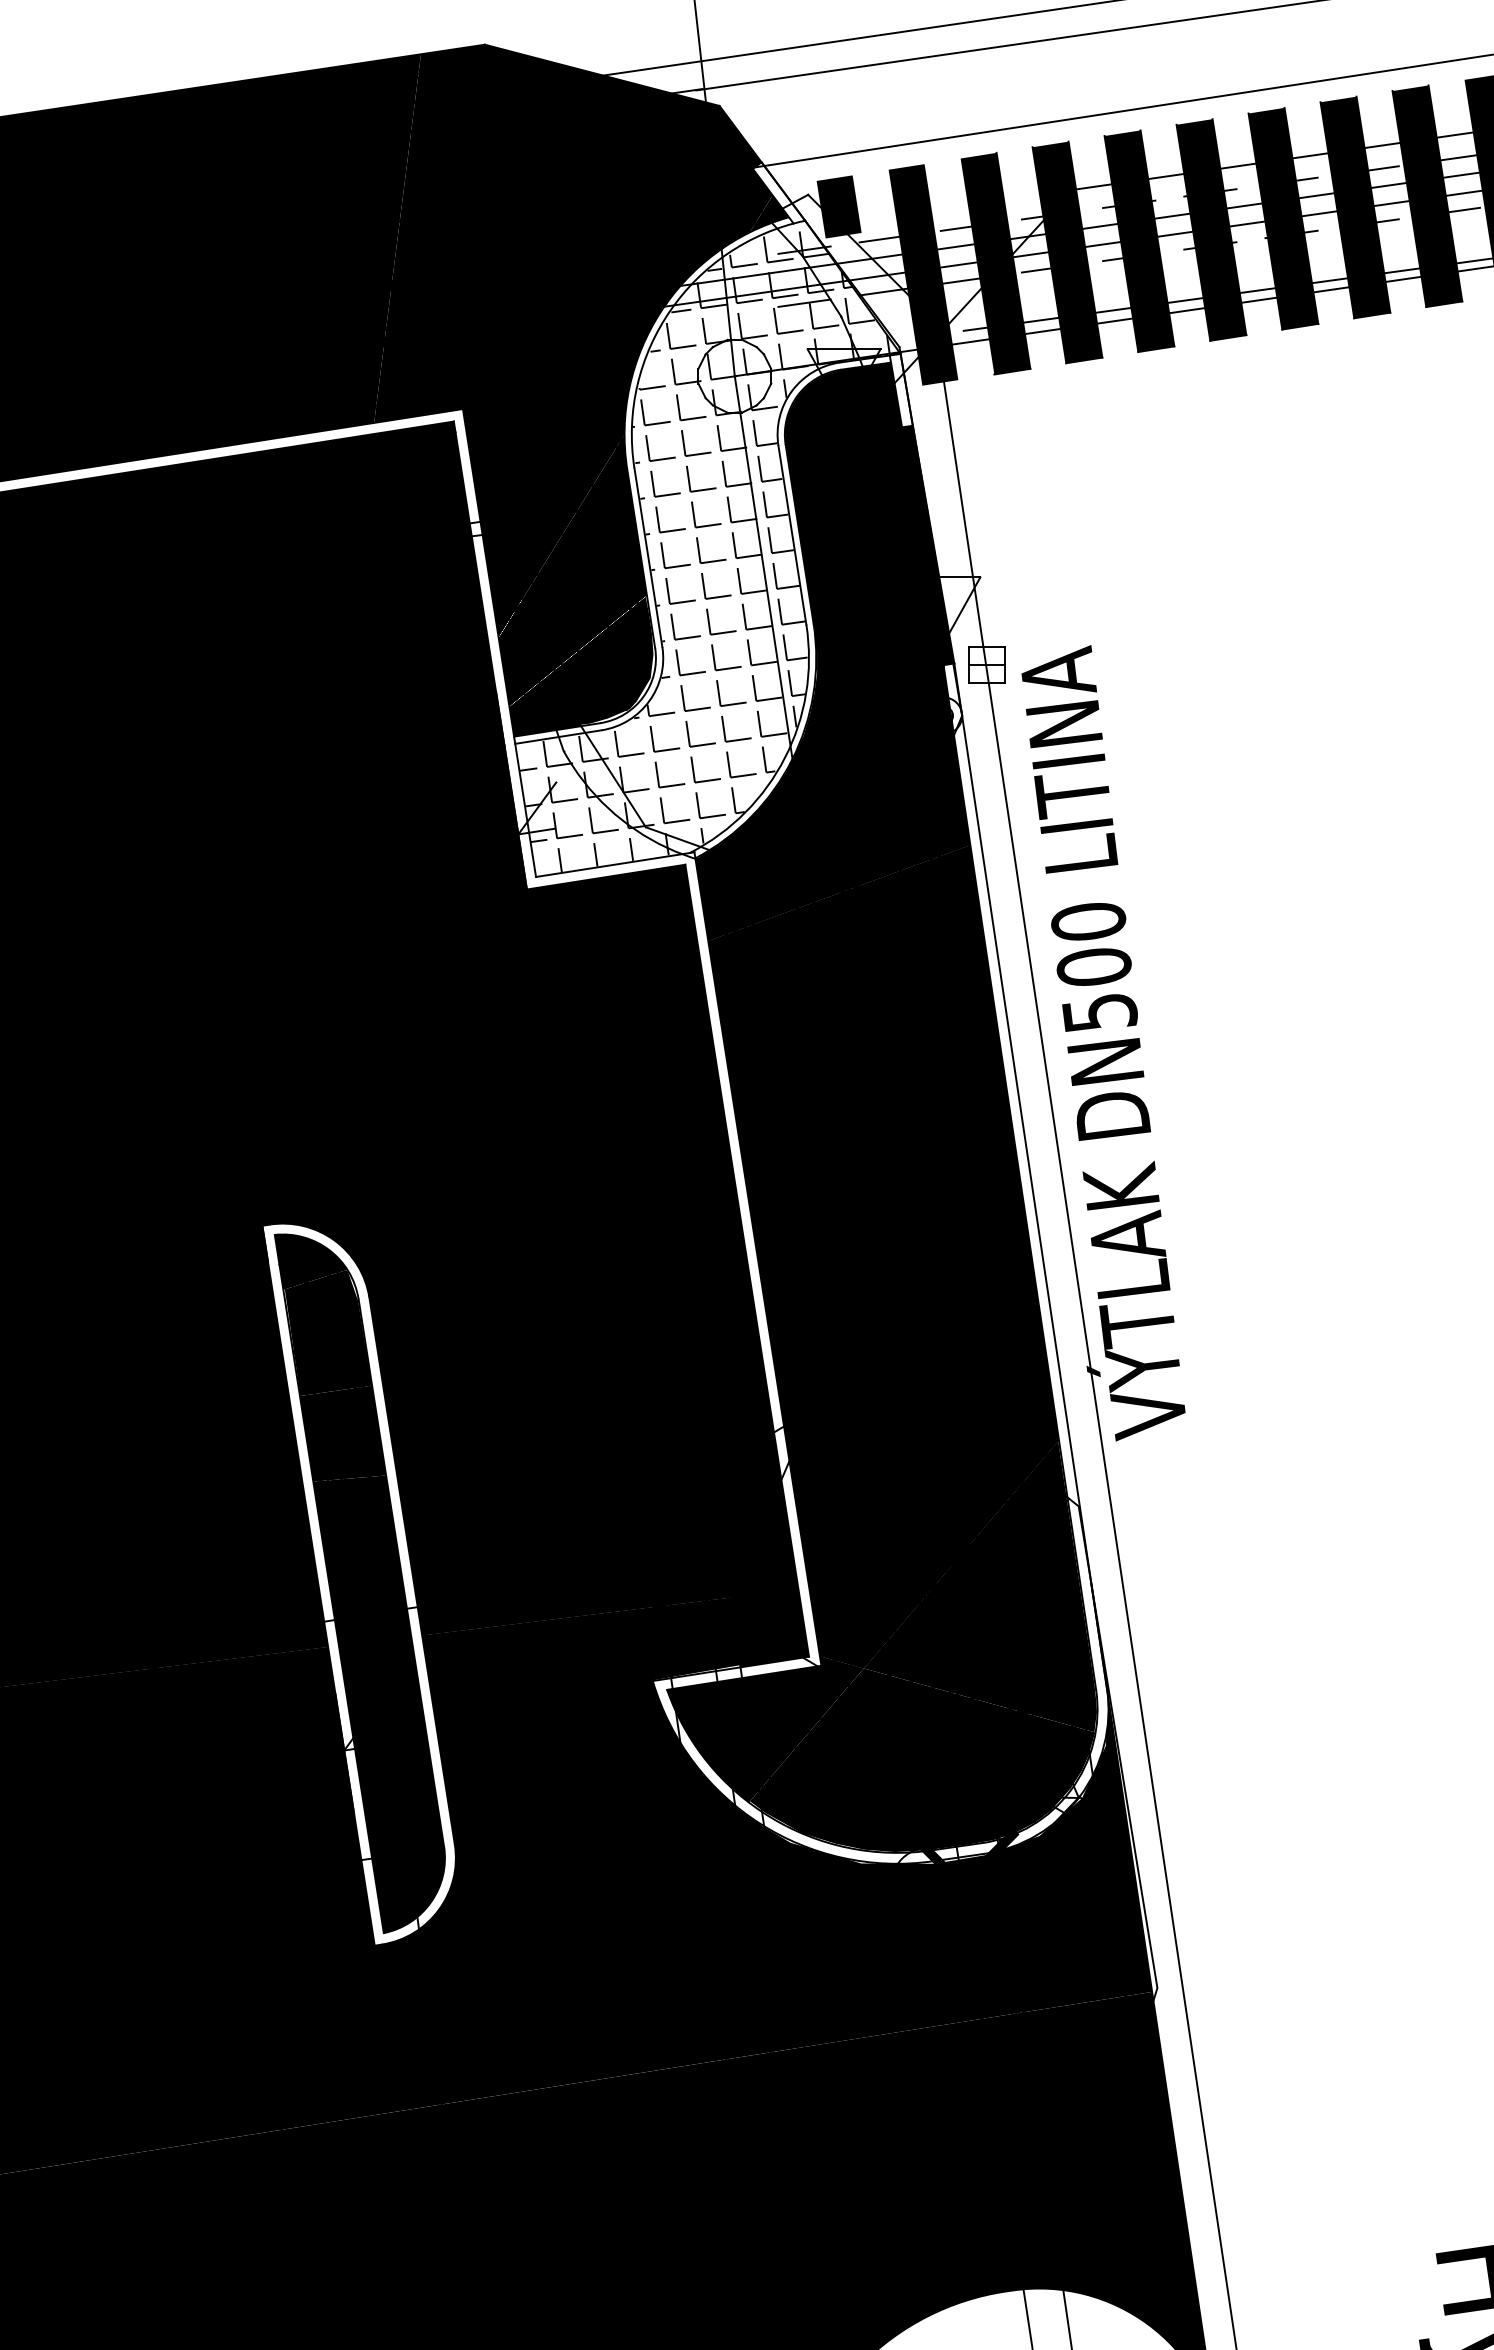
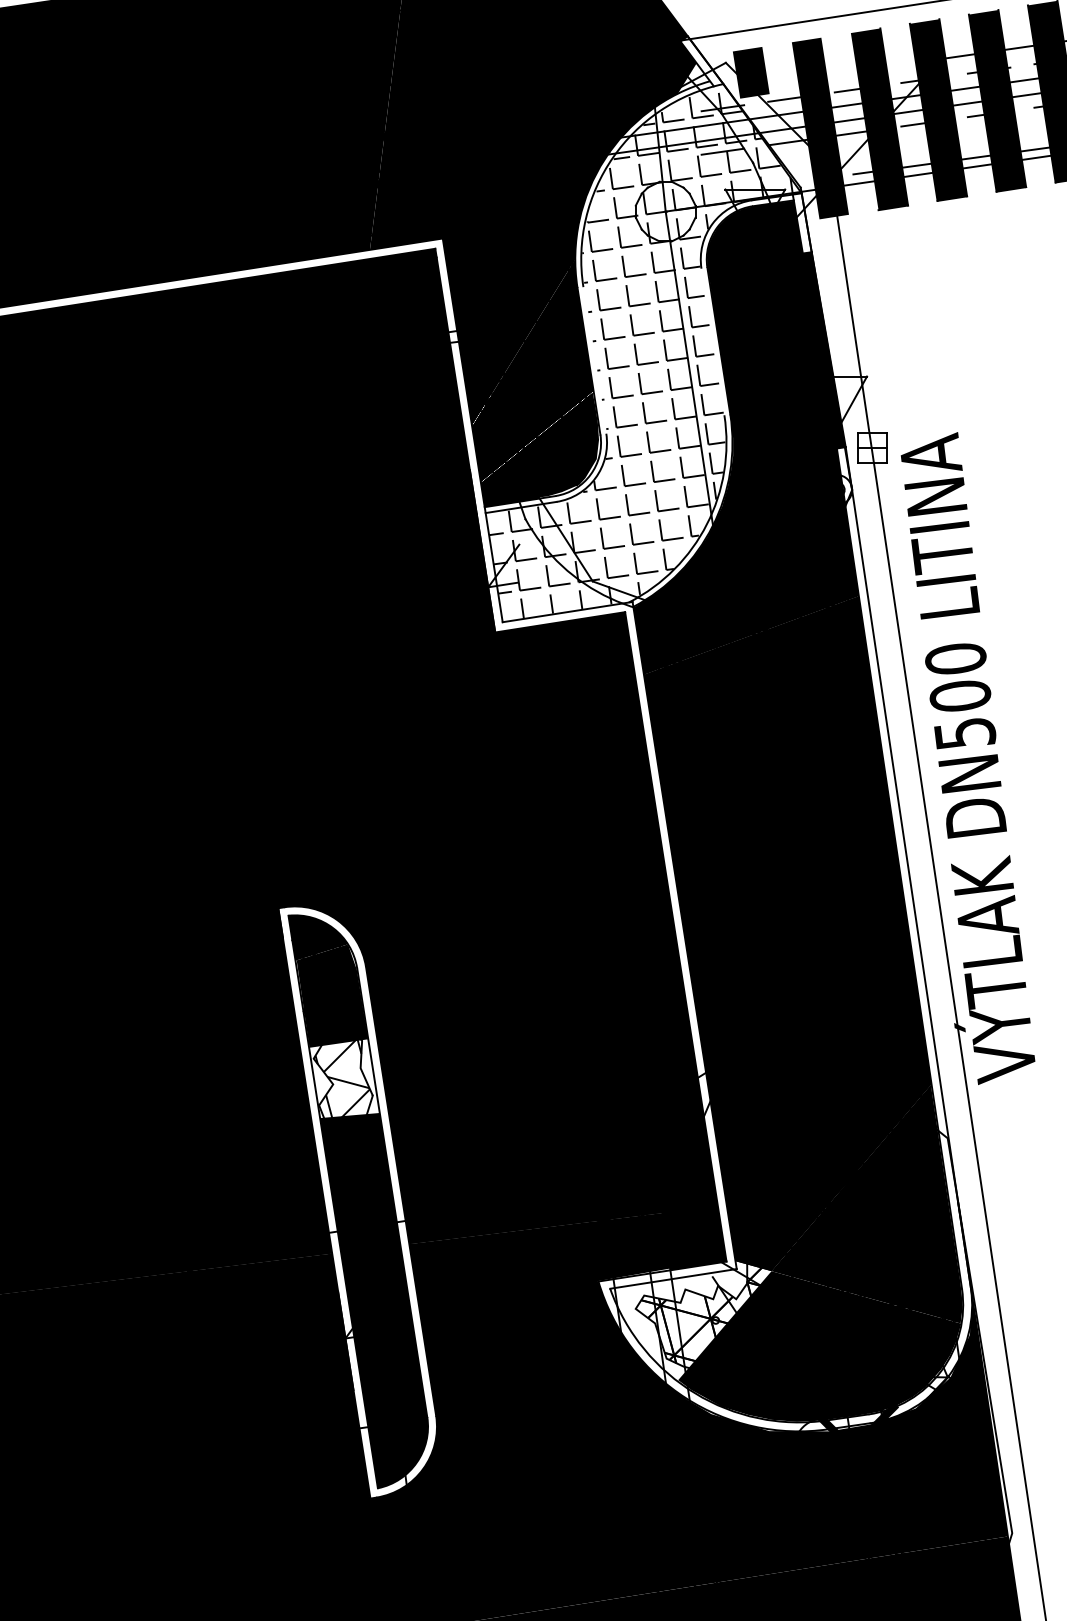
fill: (768, 213) -> (693, 78), removed
line: (792, 534) -> (713, 341), removed
line: (648, 557) -> (594, 360), removed
fill: (342, 1433) -> (344, 1078), removed
fill: (765, 1729) -> (690, 1321), removed

